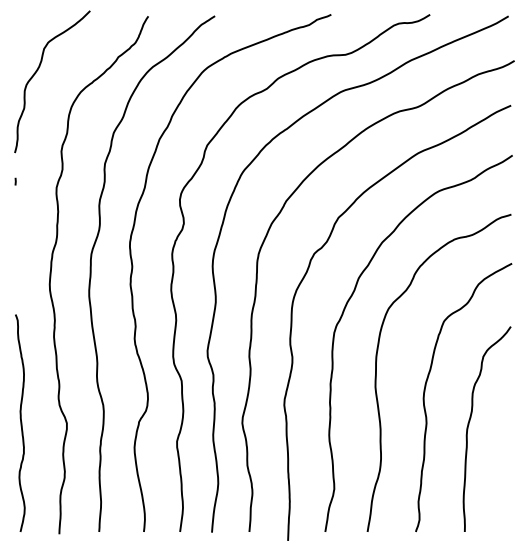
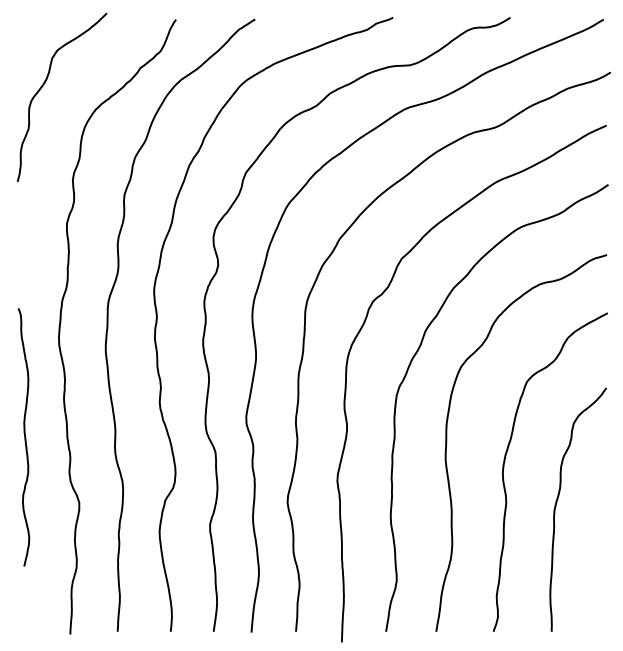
line: (15, 181) -> (18, 215), removed
curve: (20, 422) -> (24, 436), moved

